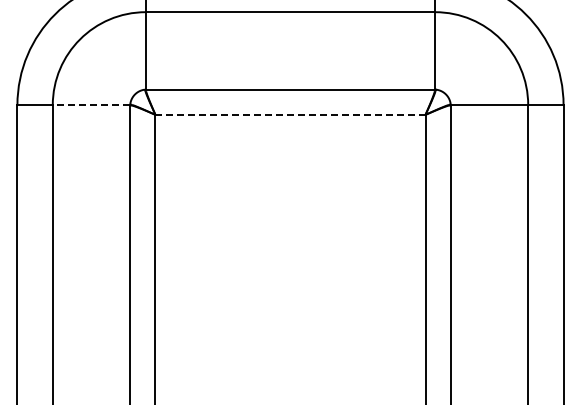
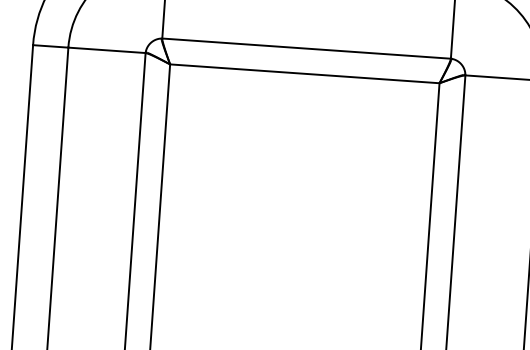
line: (91, 105) -> (106, 50), dashed -> solid
line: (289, 114) -> (303, 73), dashed -> solid

